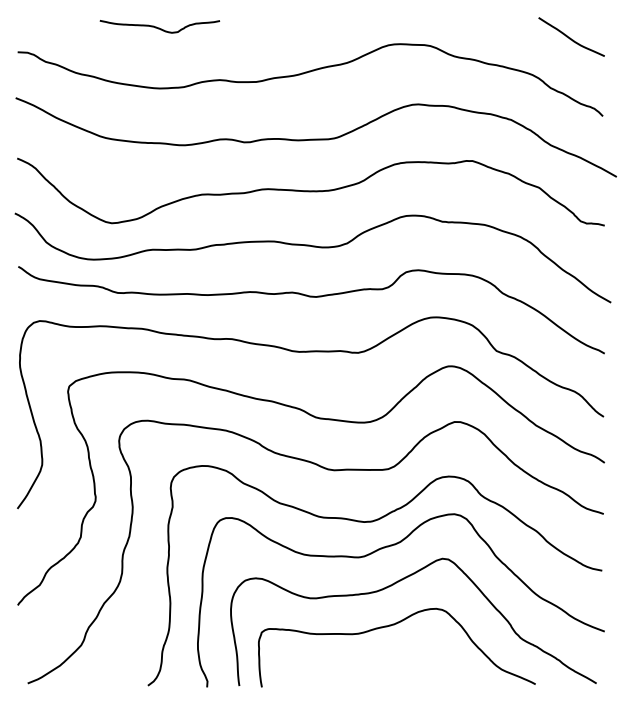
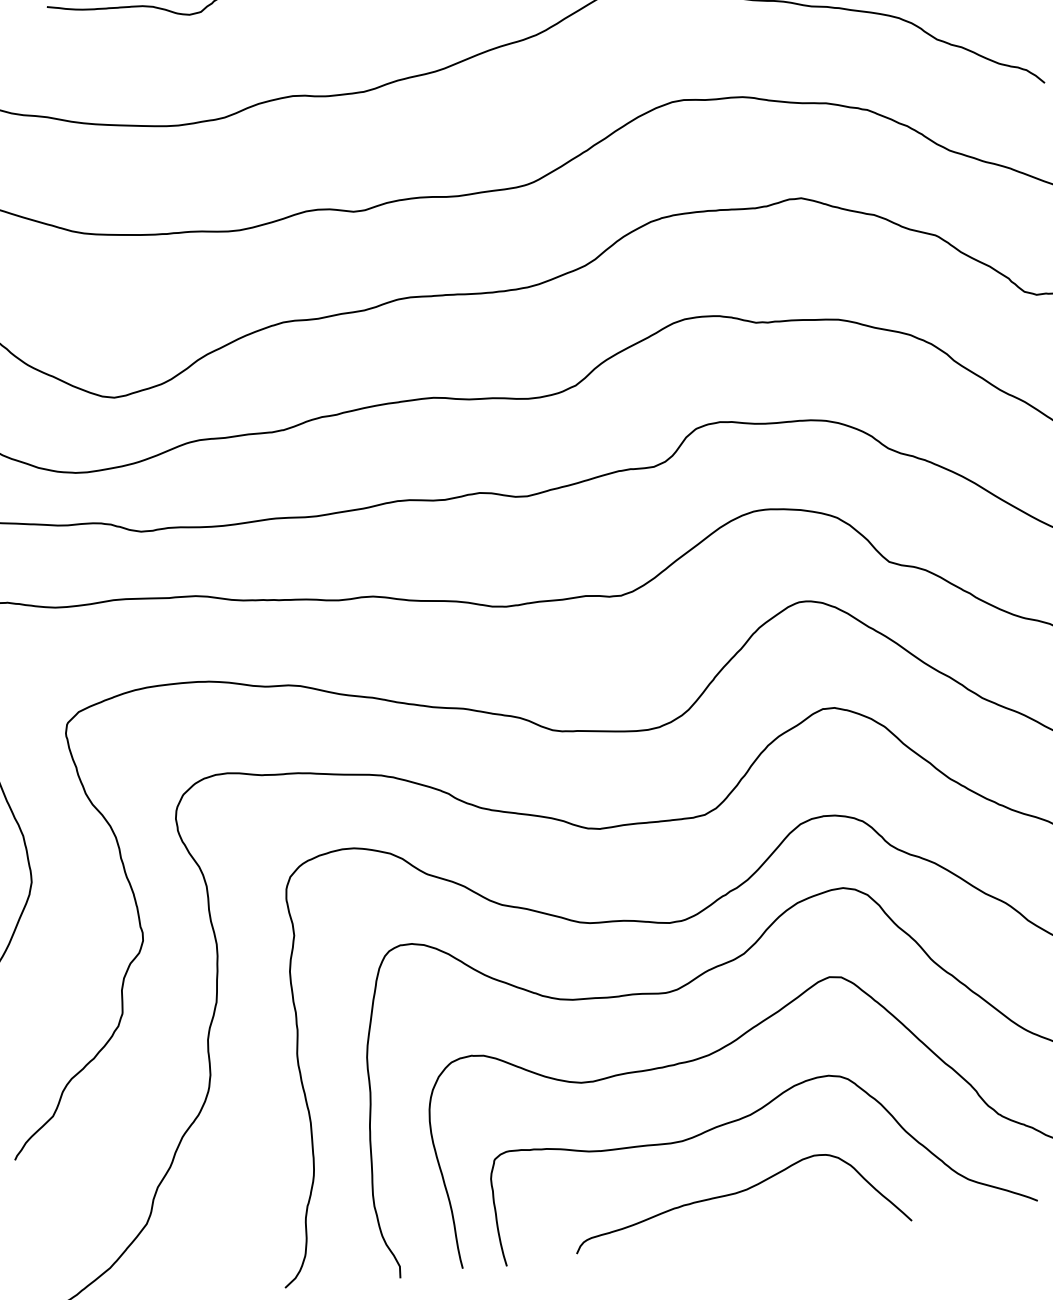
curve: (382, 664) -> (736, 1195), added

